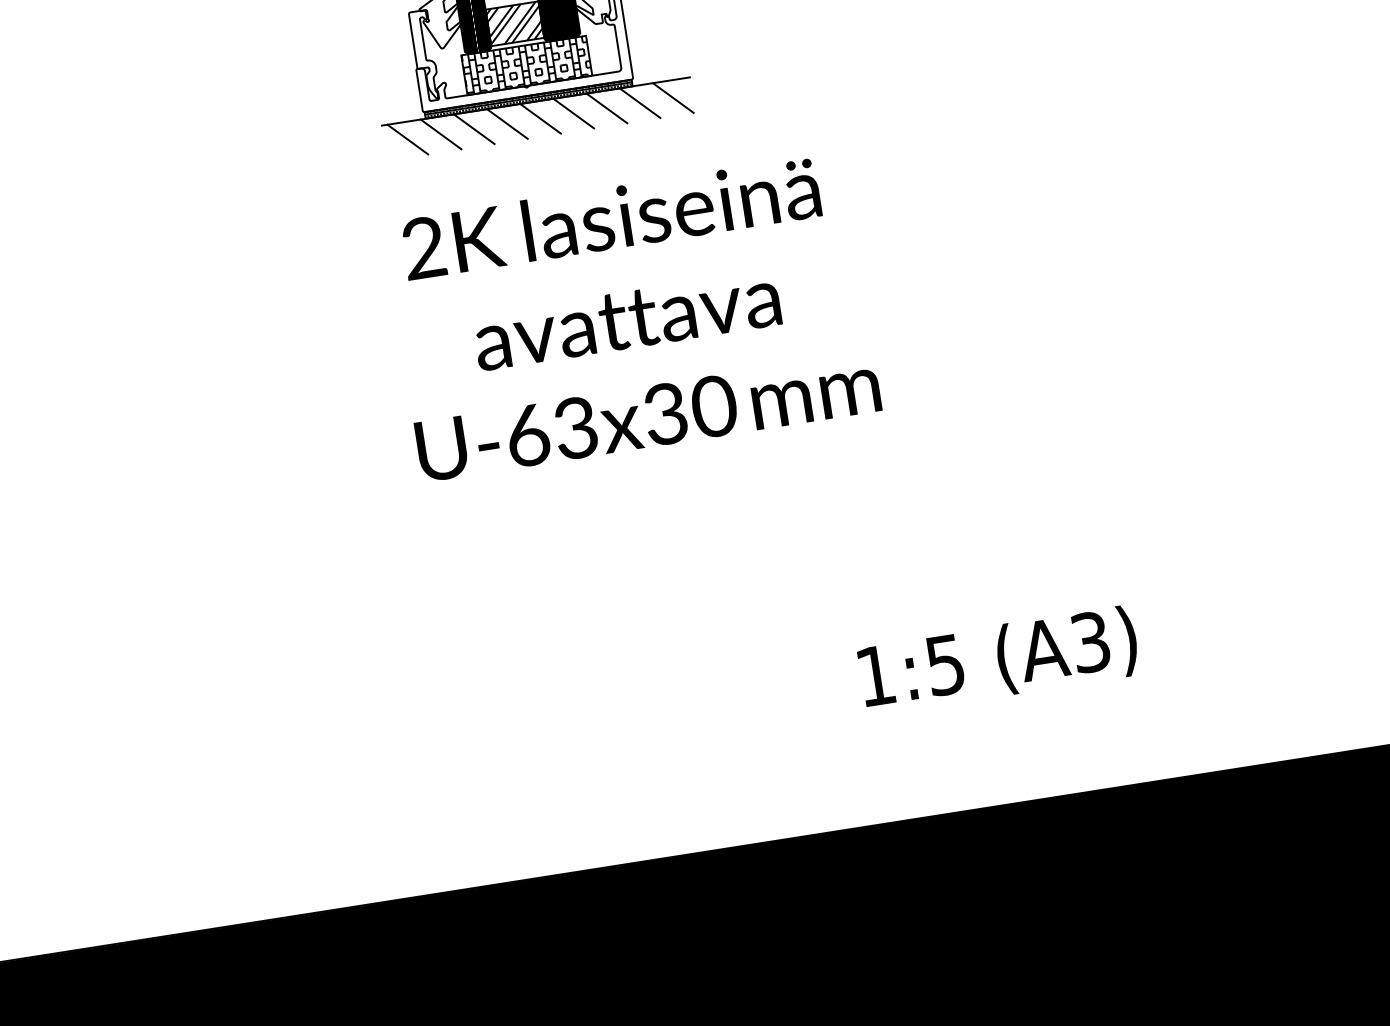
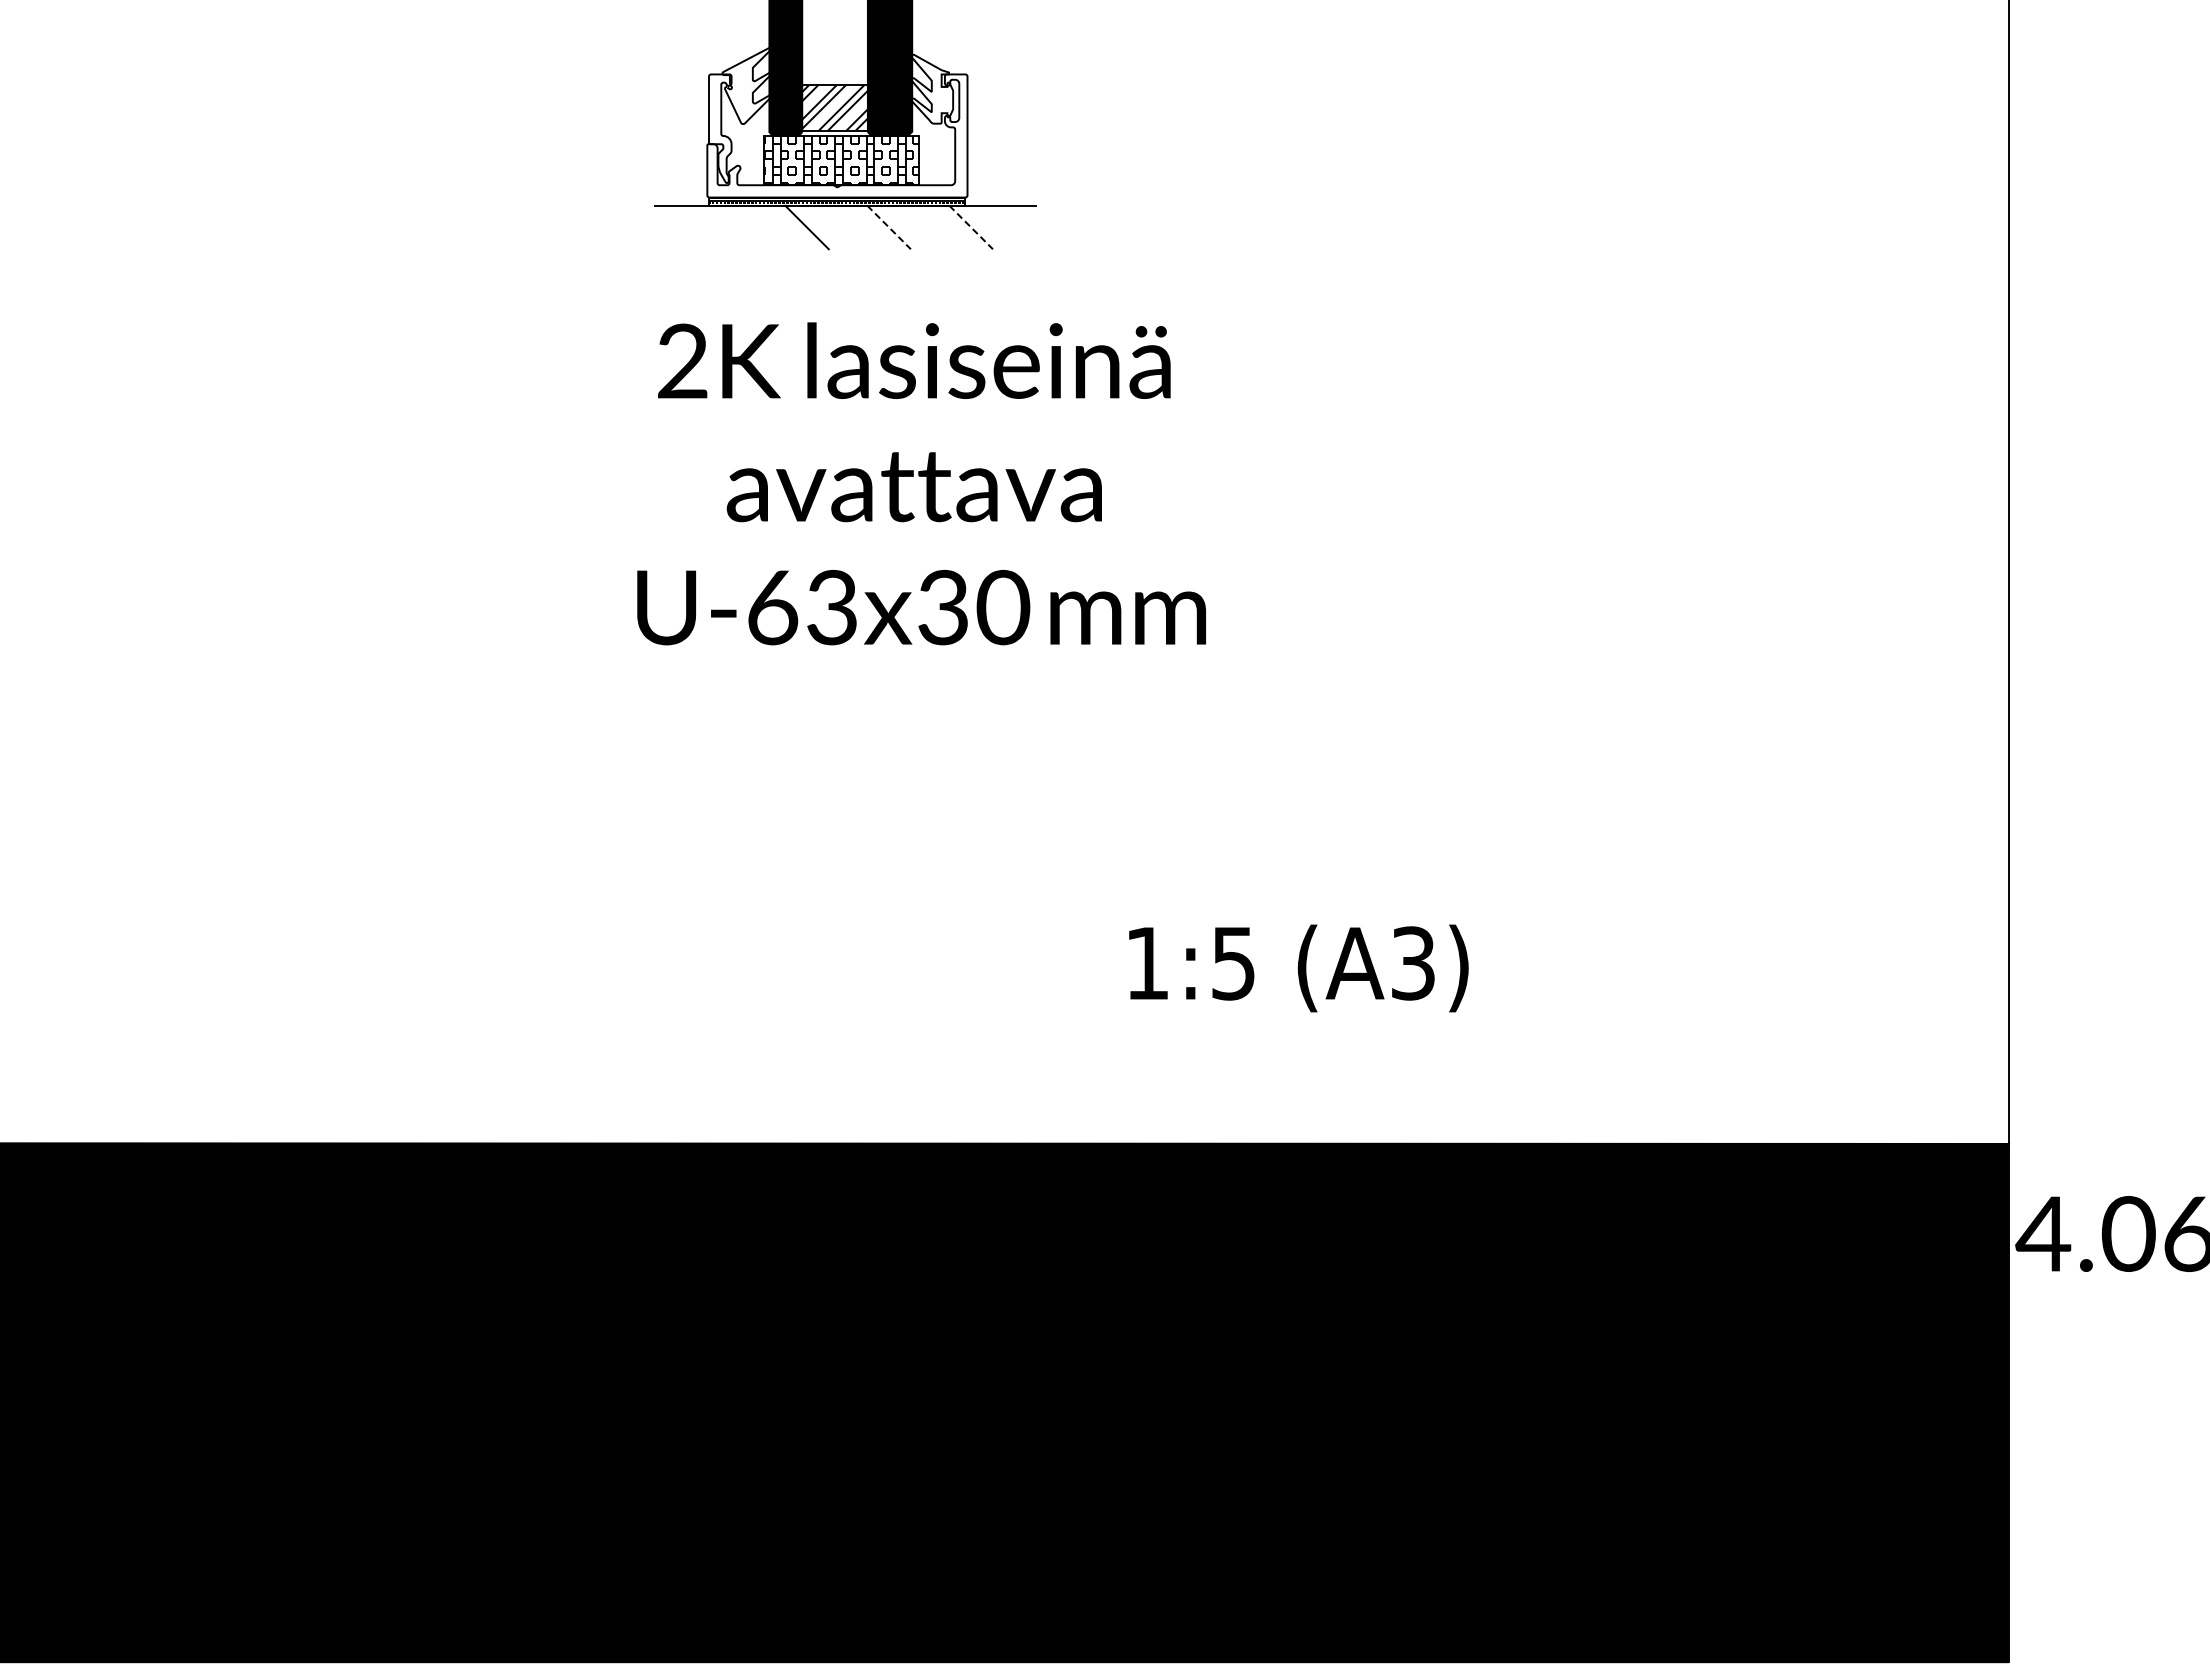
line: (673, 97) -> (1012, 227), removed
line: (640, 103) -> (971, 227), solid -> dashed
line: (606, 108) -> (929, 227), removed
line: (574, 113) -> (889, 227), solid -> dashed
line: (540, 118) -> (847, 227), removed
line: (473, 129) -> (765, 227), removed
line: (440, 134) -> (724, 227), removed
line: (407, 139) -> (683, 227), removed

